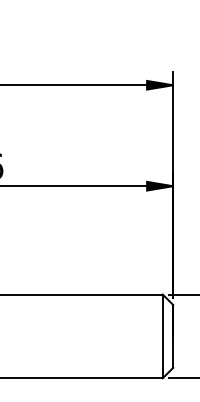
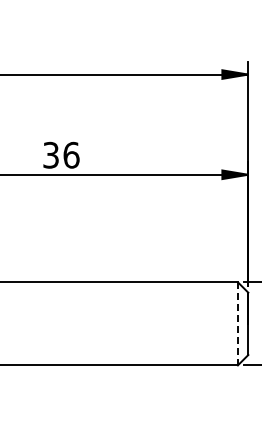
line: (162, 336) -> (237, 323), solid -> dashed

